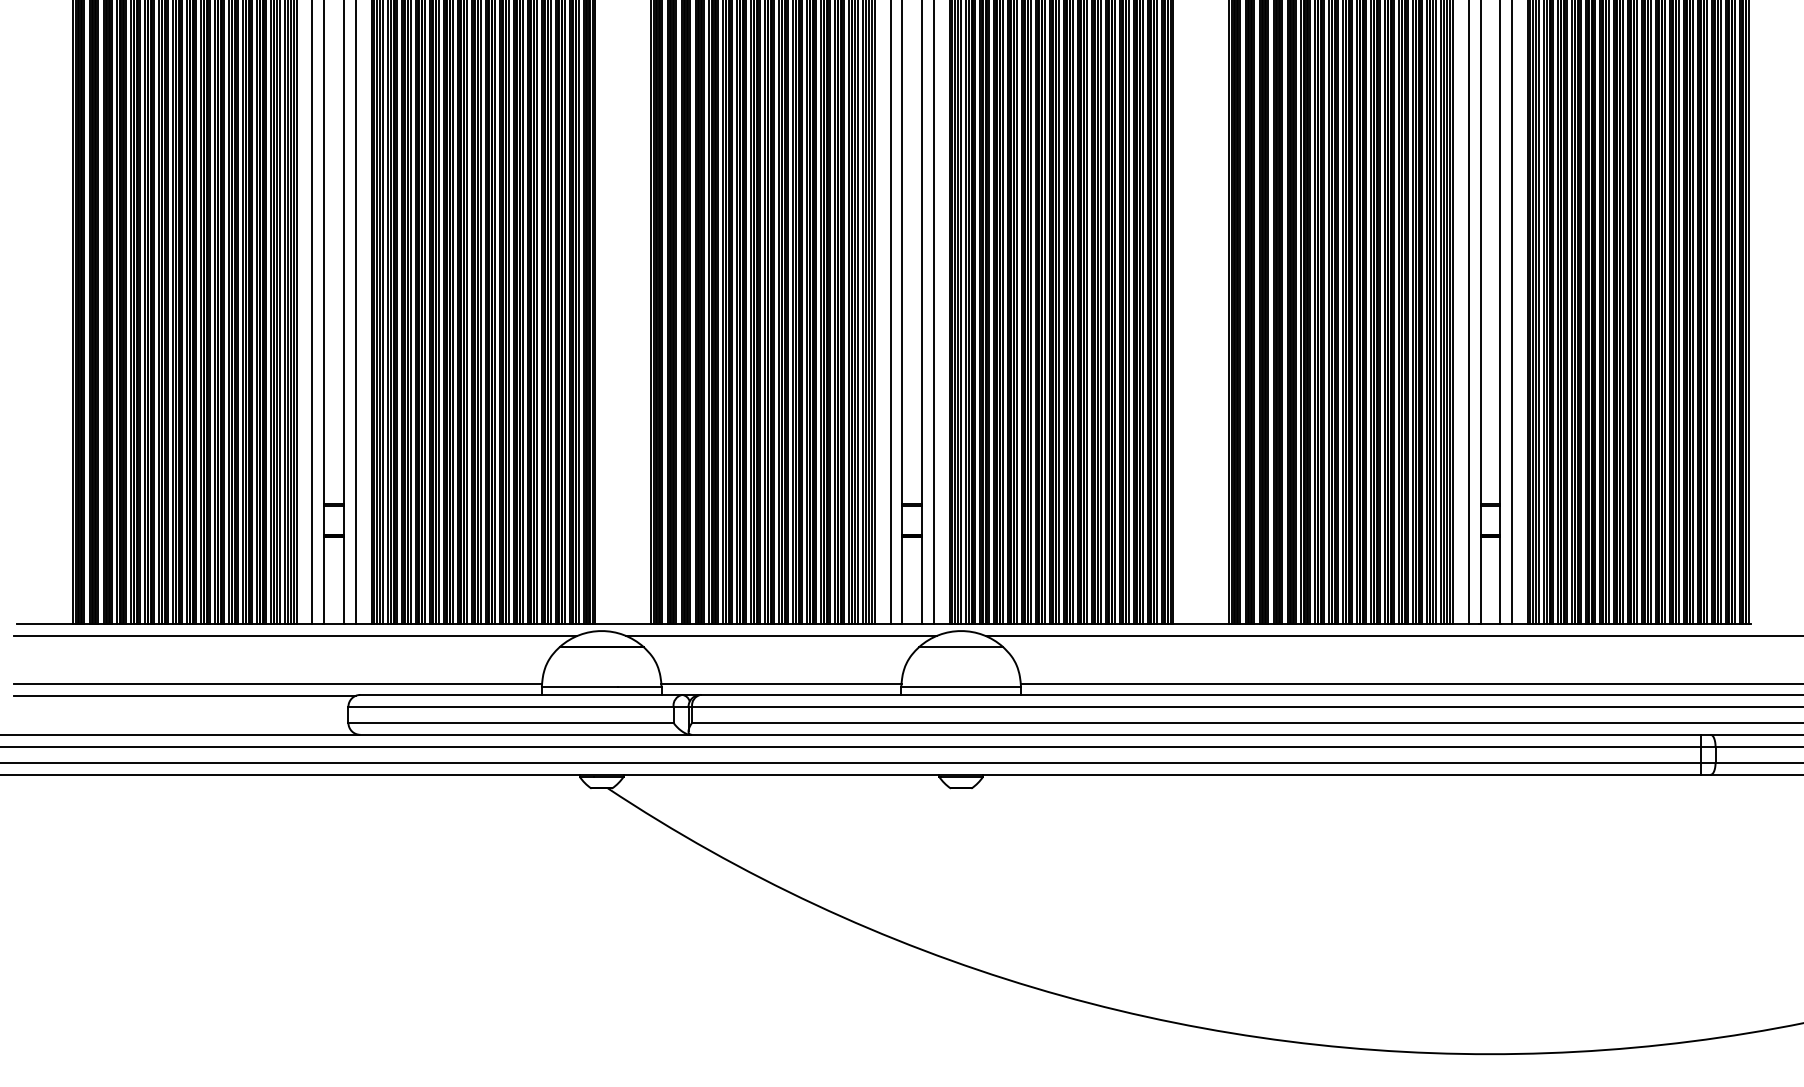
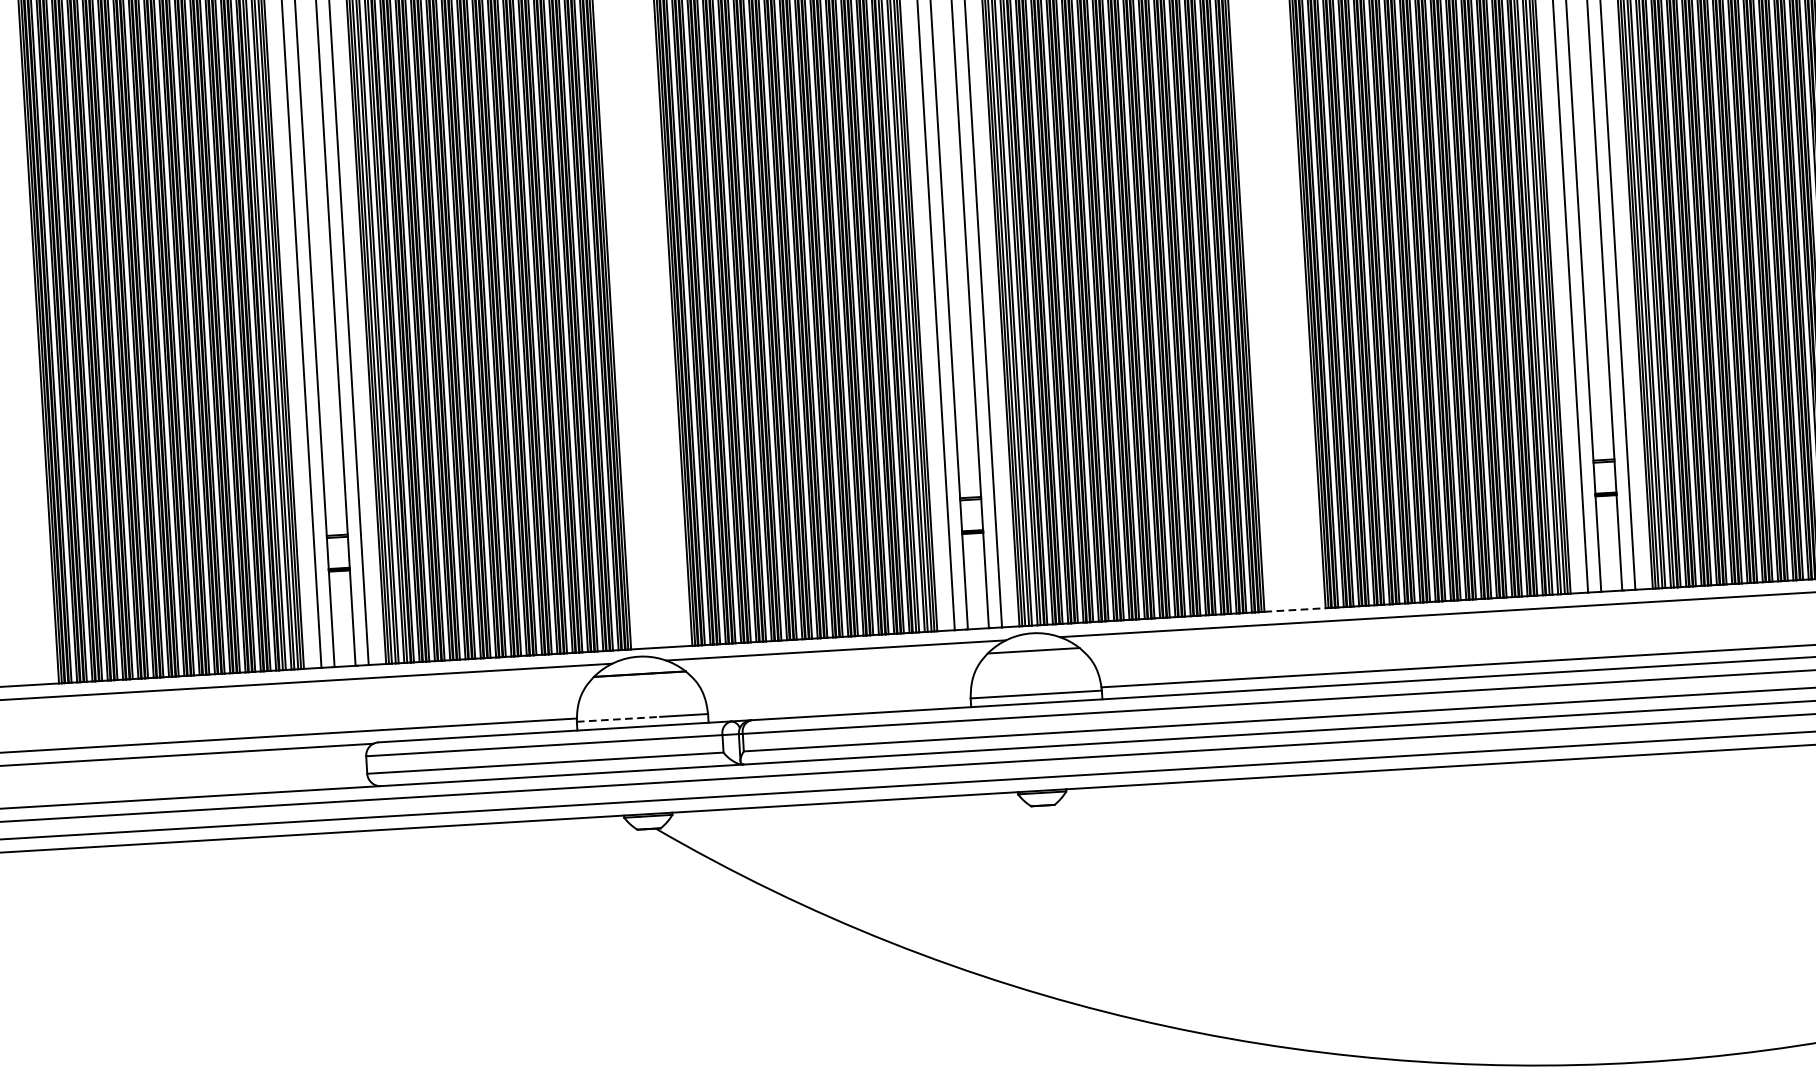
line: (1201, 624) -> (1295, 610), solid -> dashed
line: (781, 683) -> (839, 702), removed
line: (580, 686) -> (619, 718), solid -> dashed

